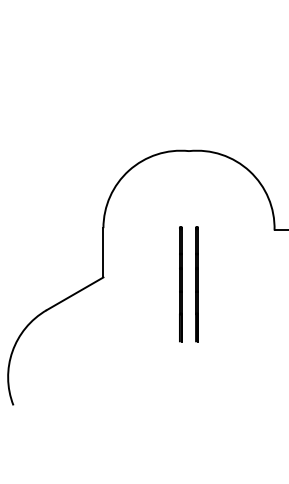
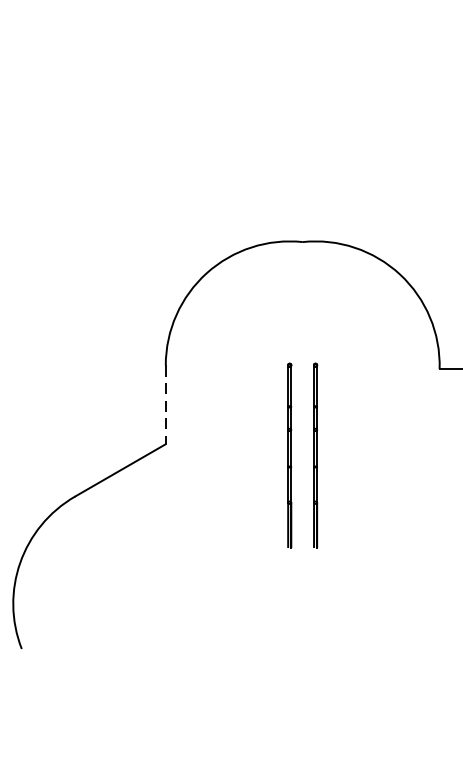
line: (103, 252) -> (165, 404), solid -> dashed

